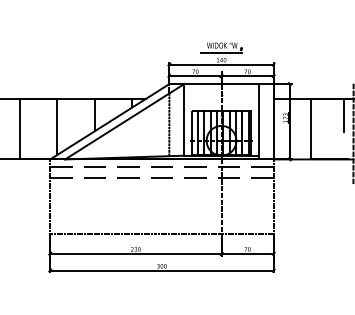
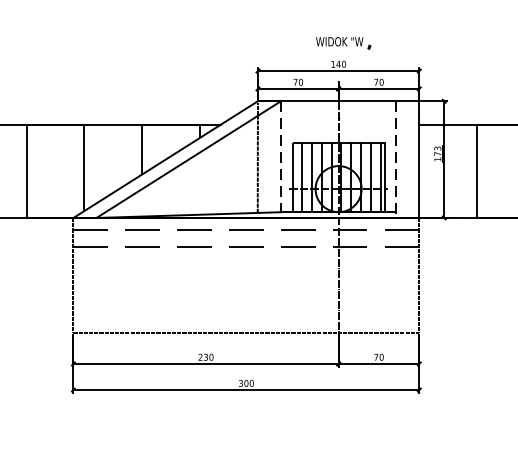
line: (220, 52) -> (337, 52), removed
line: (184, 119) -> (281, 156), solid -> dashed
line: (258, 121) -> (395, 159), solid -> dashed

